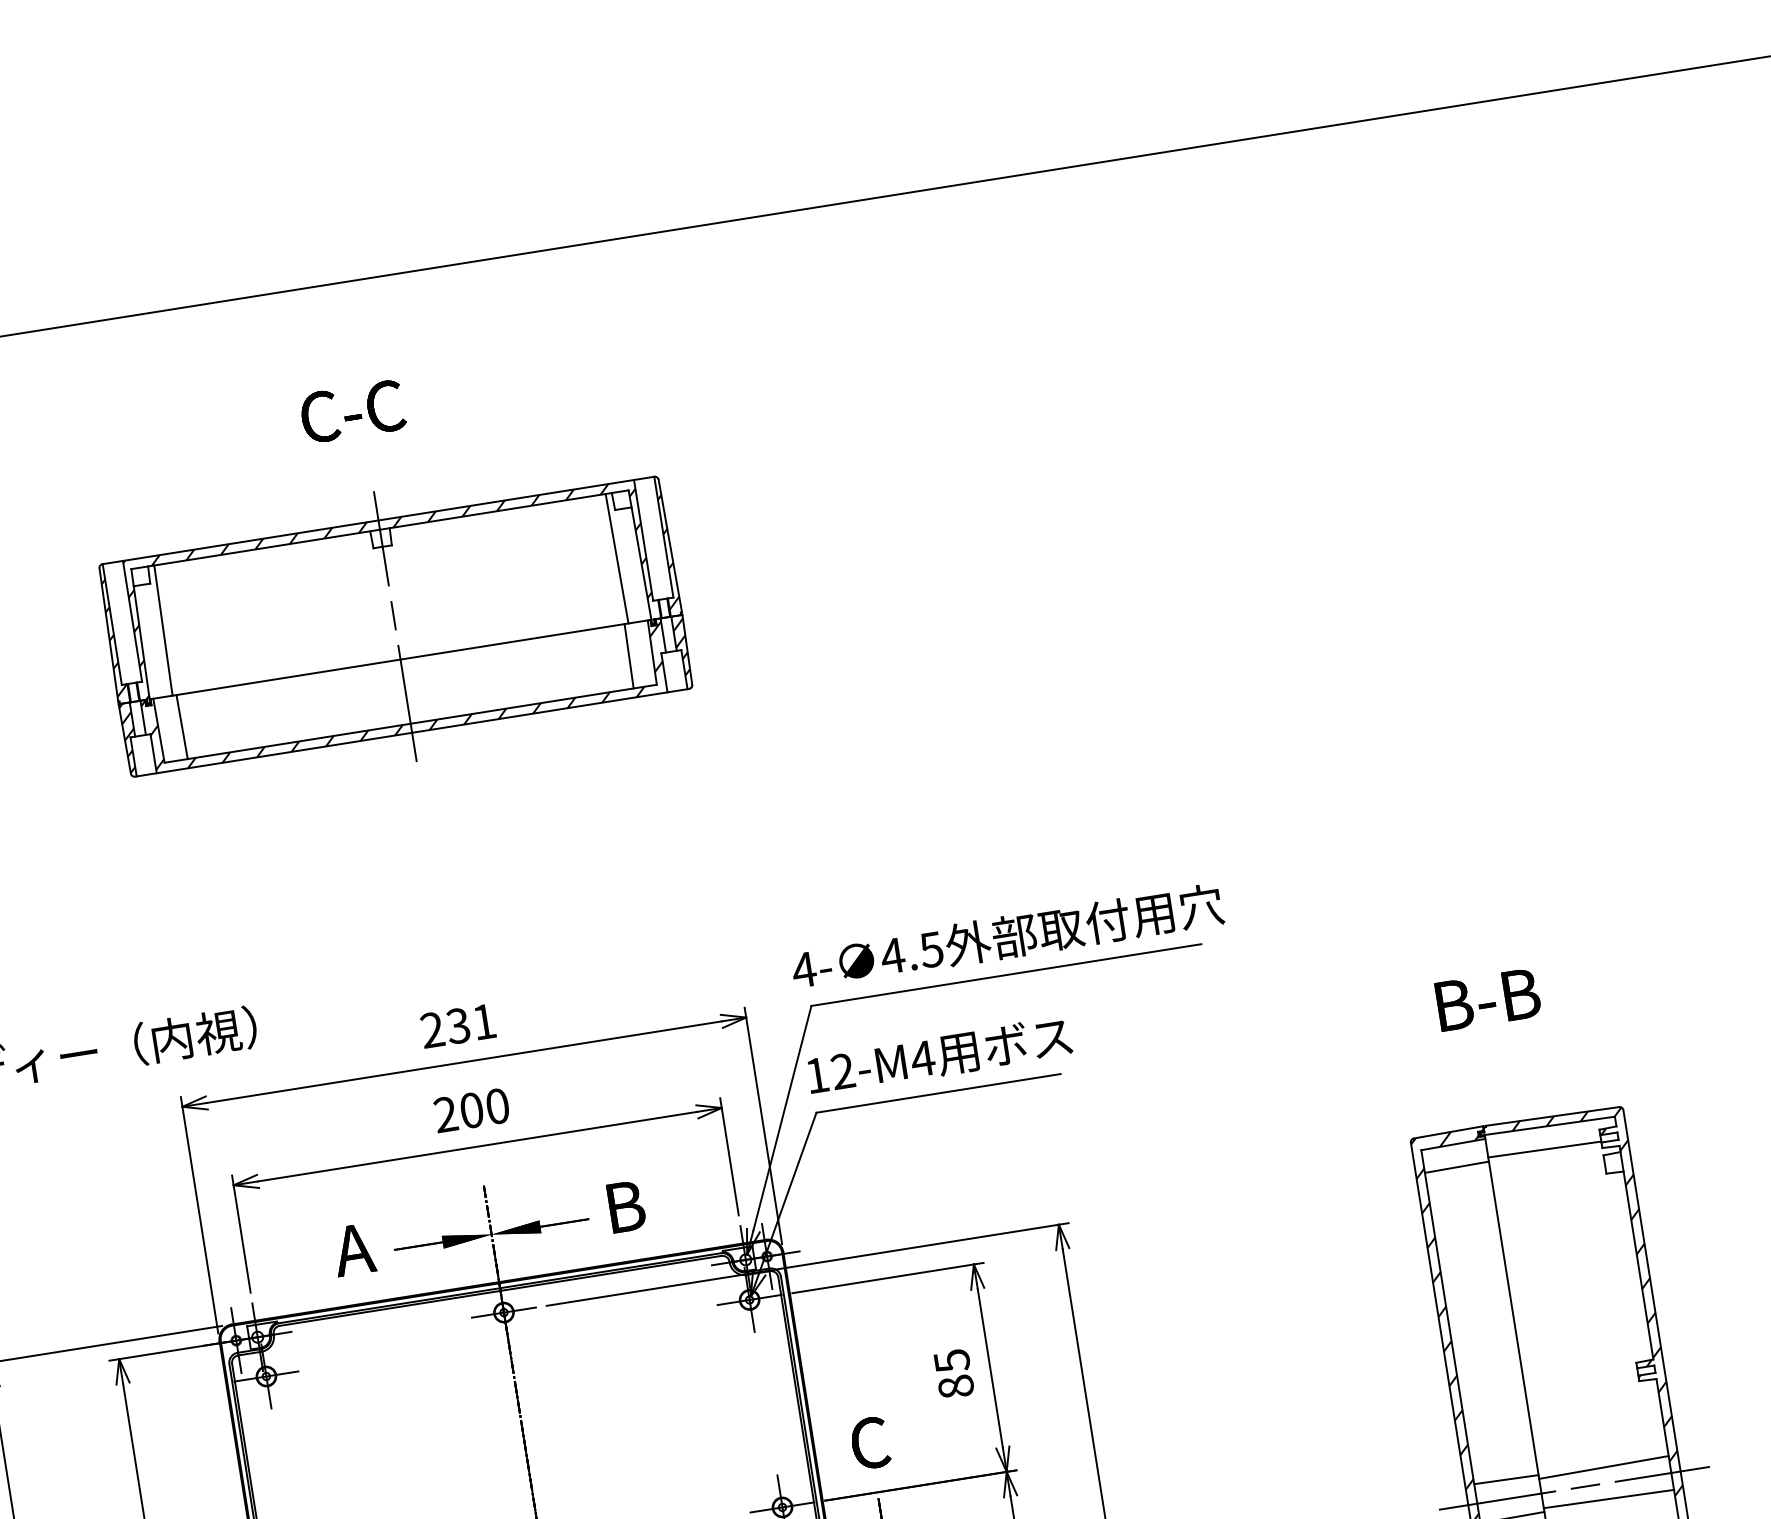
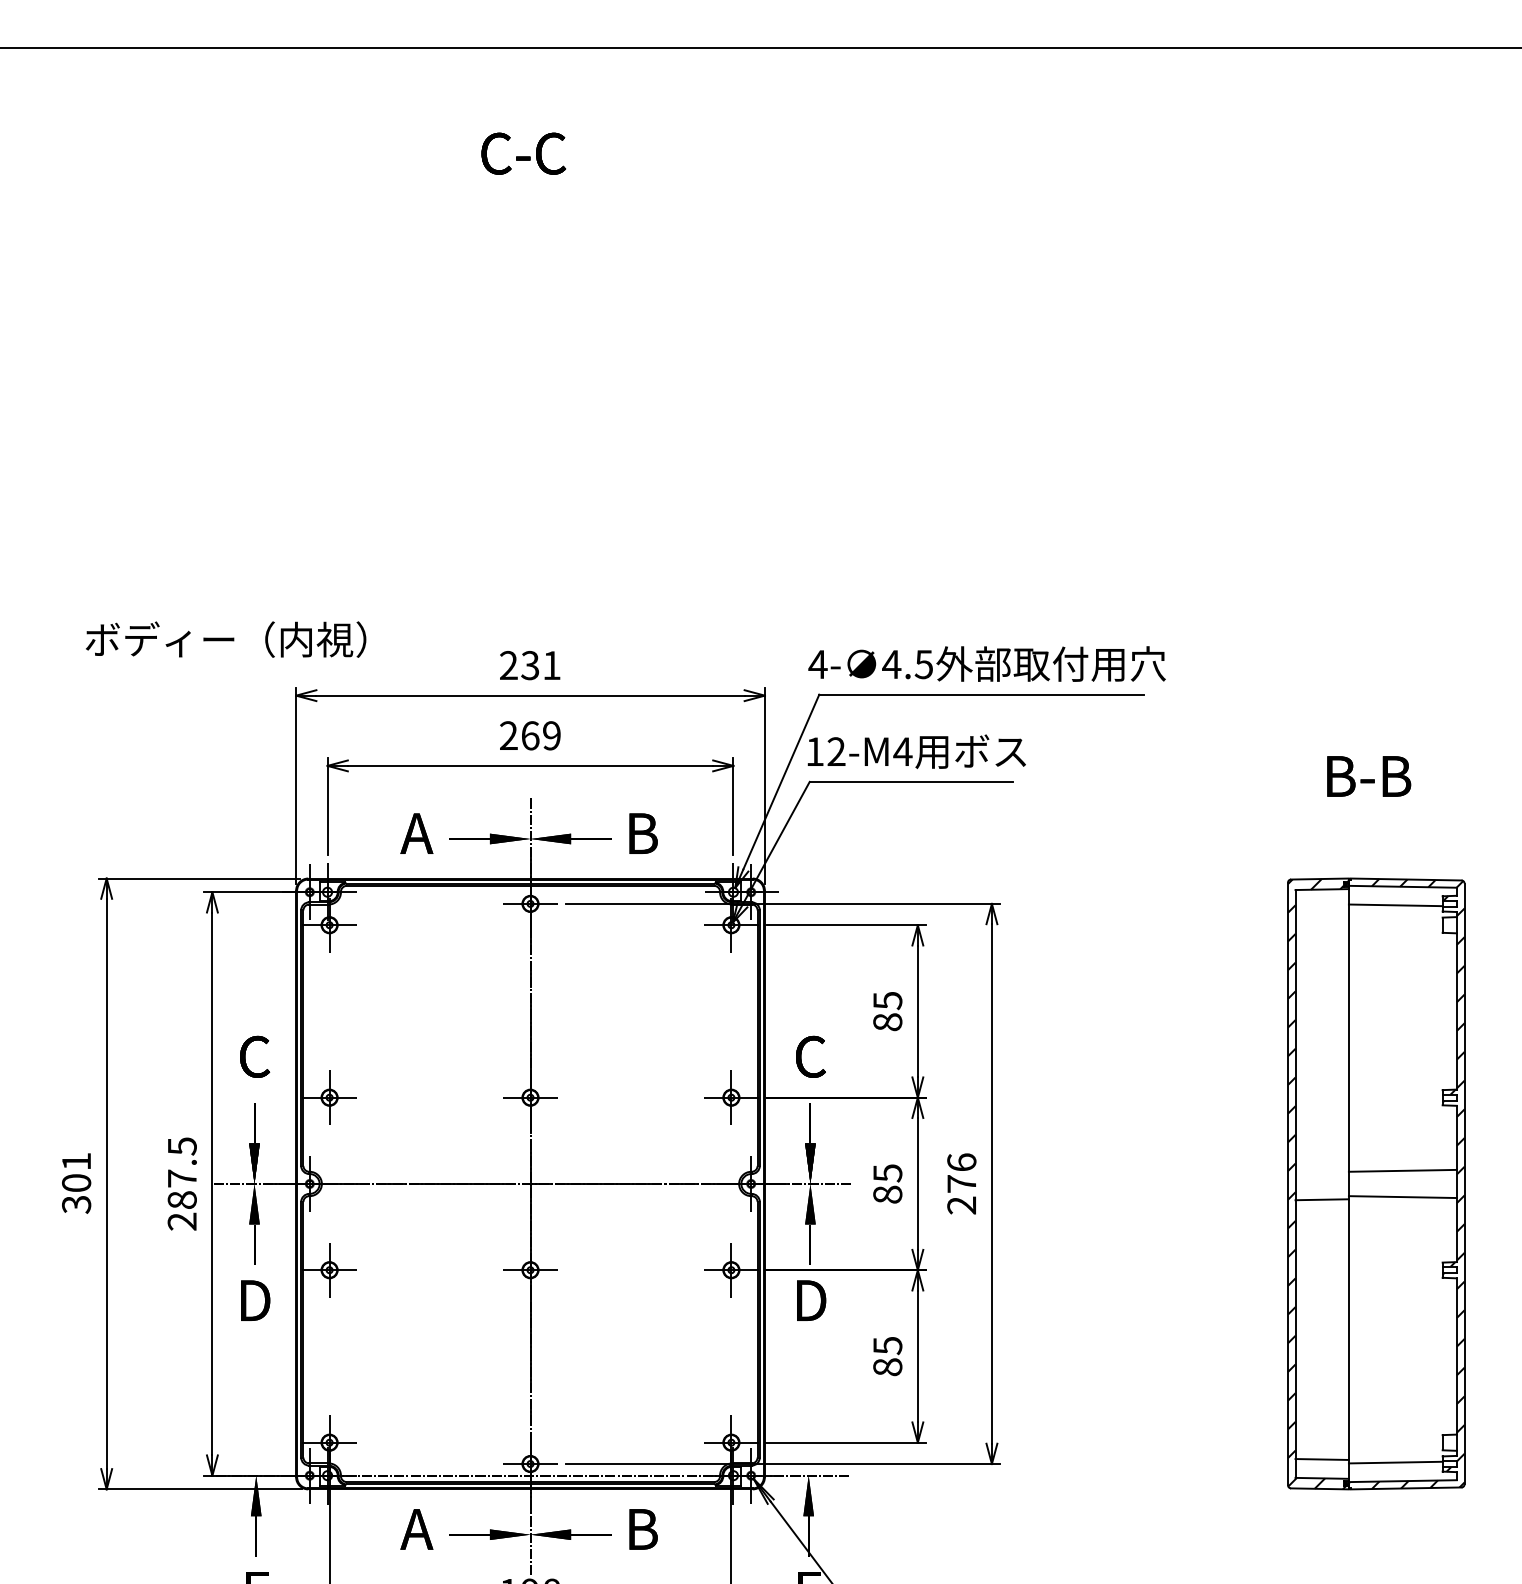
part: (395, 626) -> (530, 333), removed
text: (483, 1108) -> (540, 735), 200 -> 269
line: (1455, 1166) -> (1321, 907), removed
line: (1505, 1478) -> (1321, 1167), removed
line: (1573, 1487) -> (1375, 1183), removed

